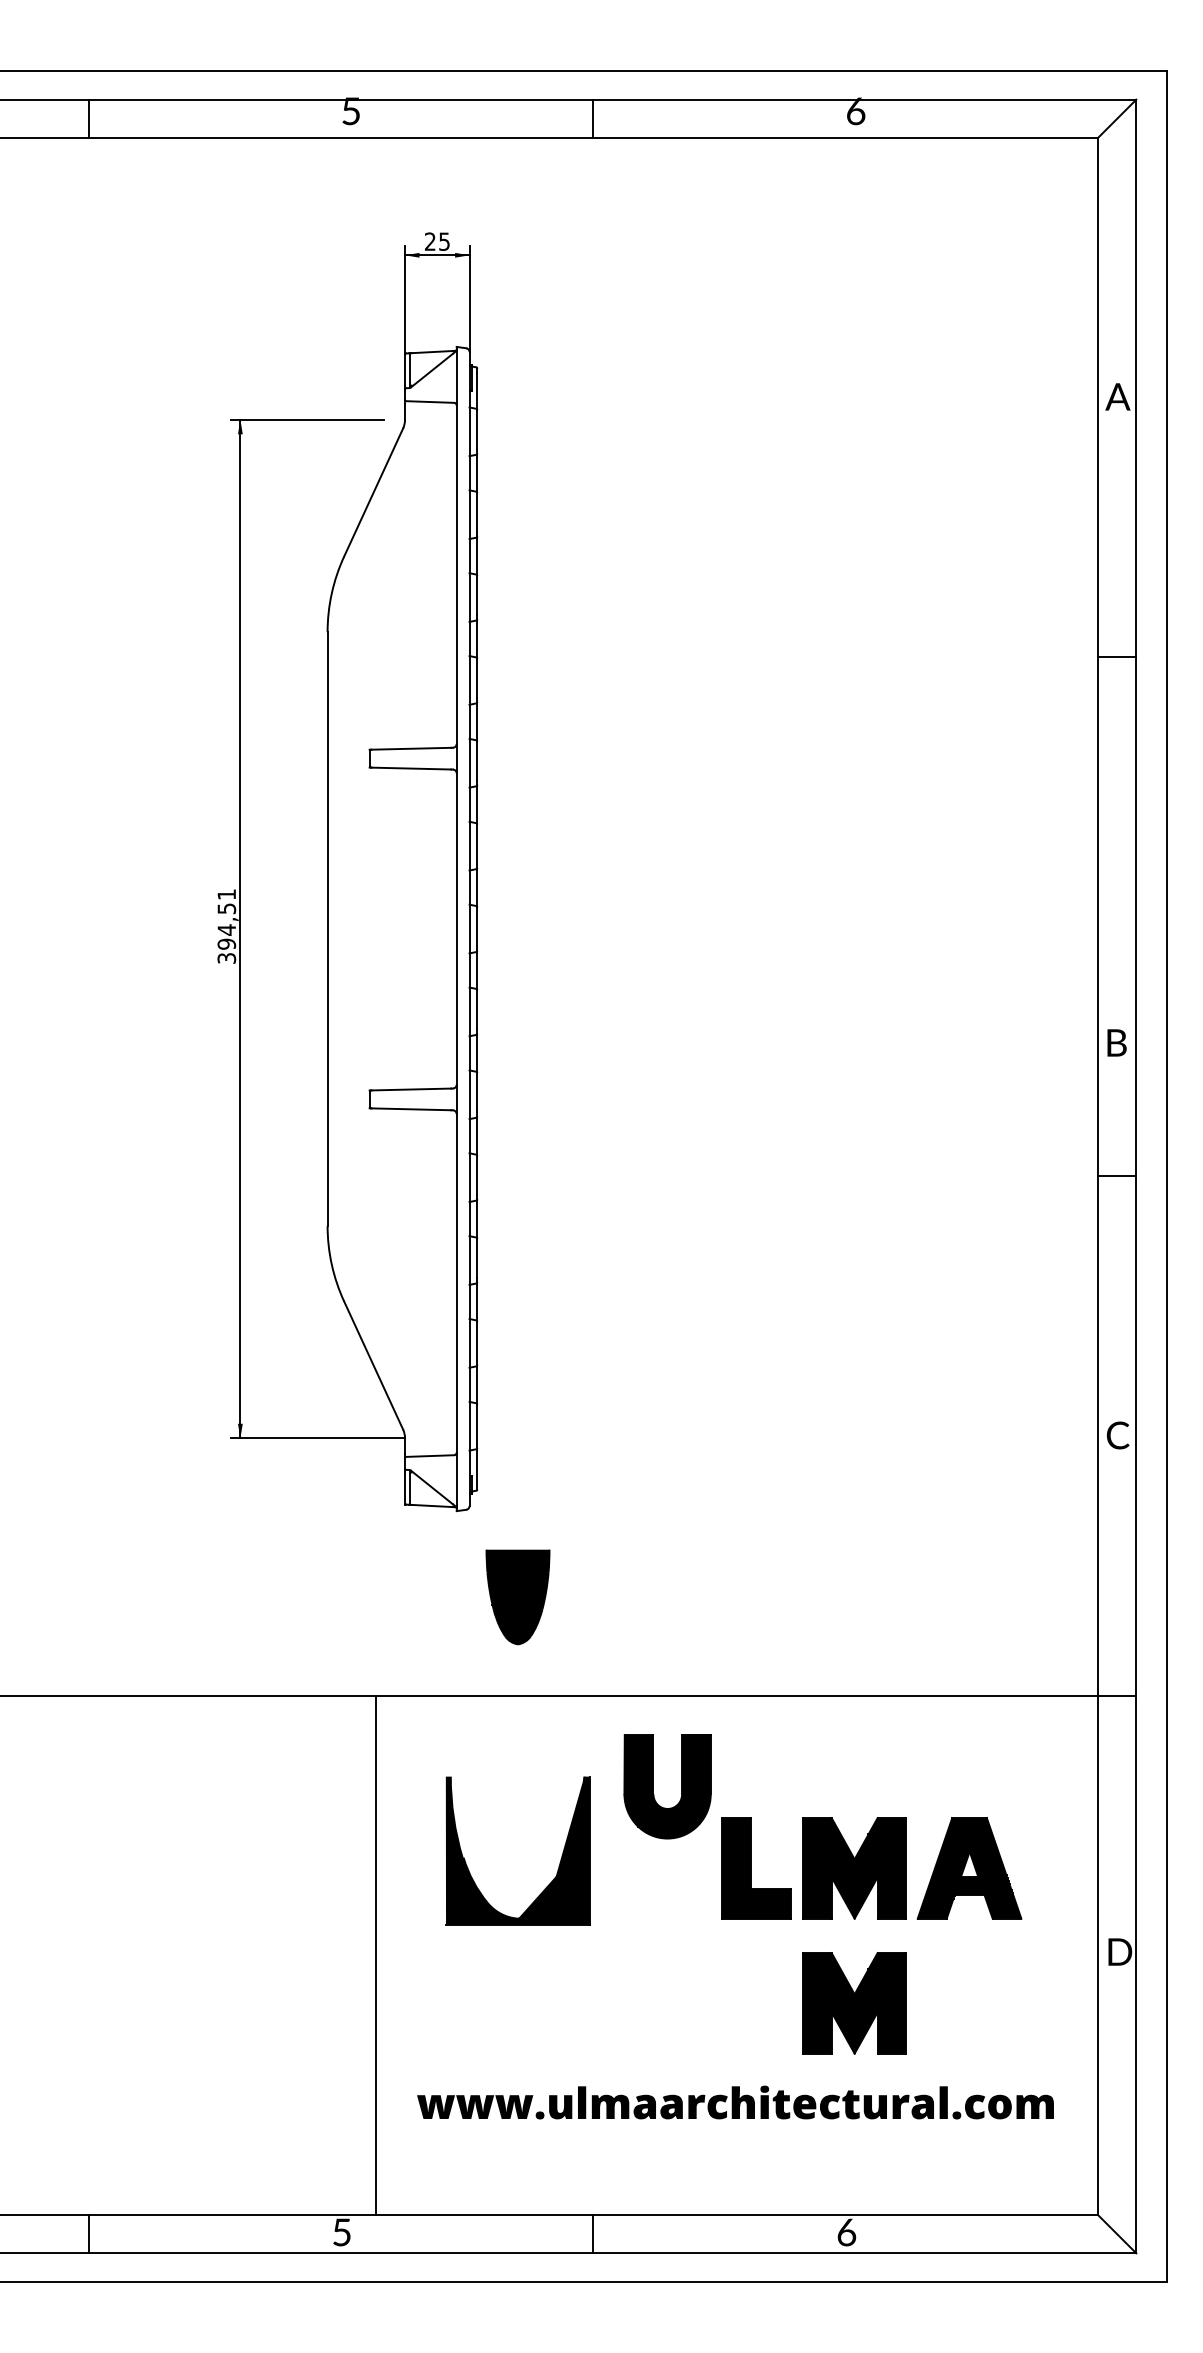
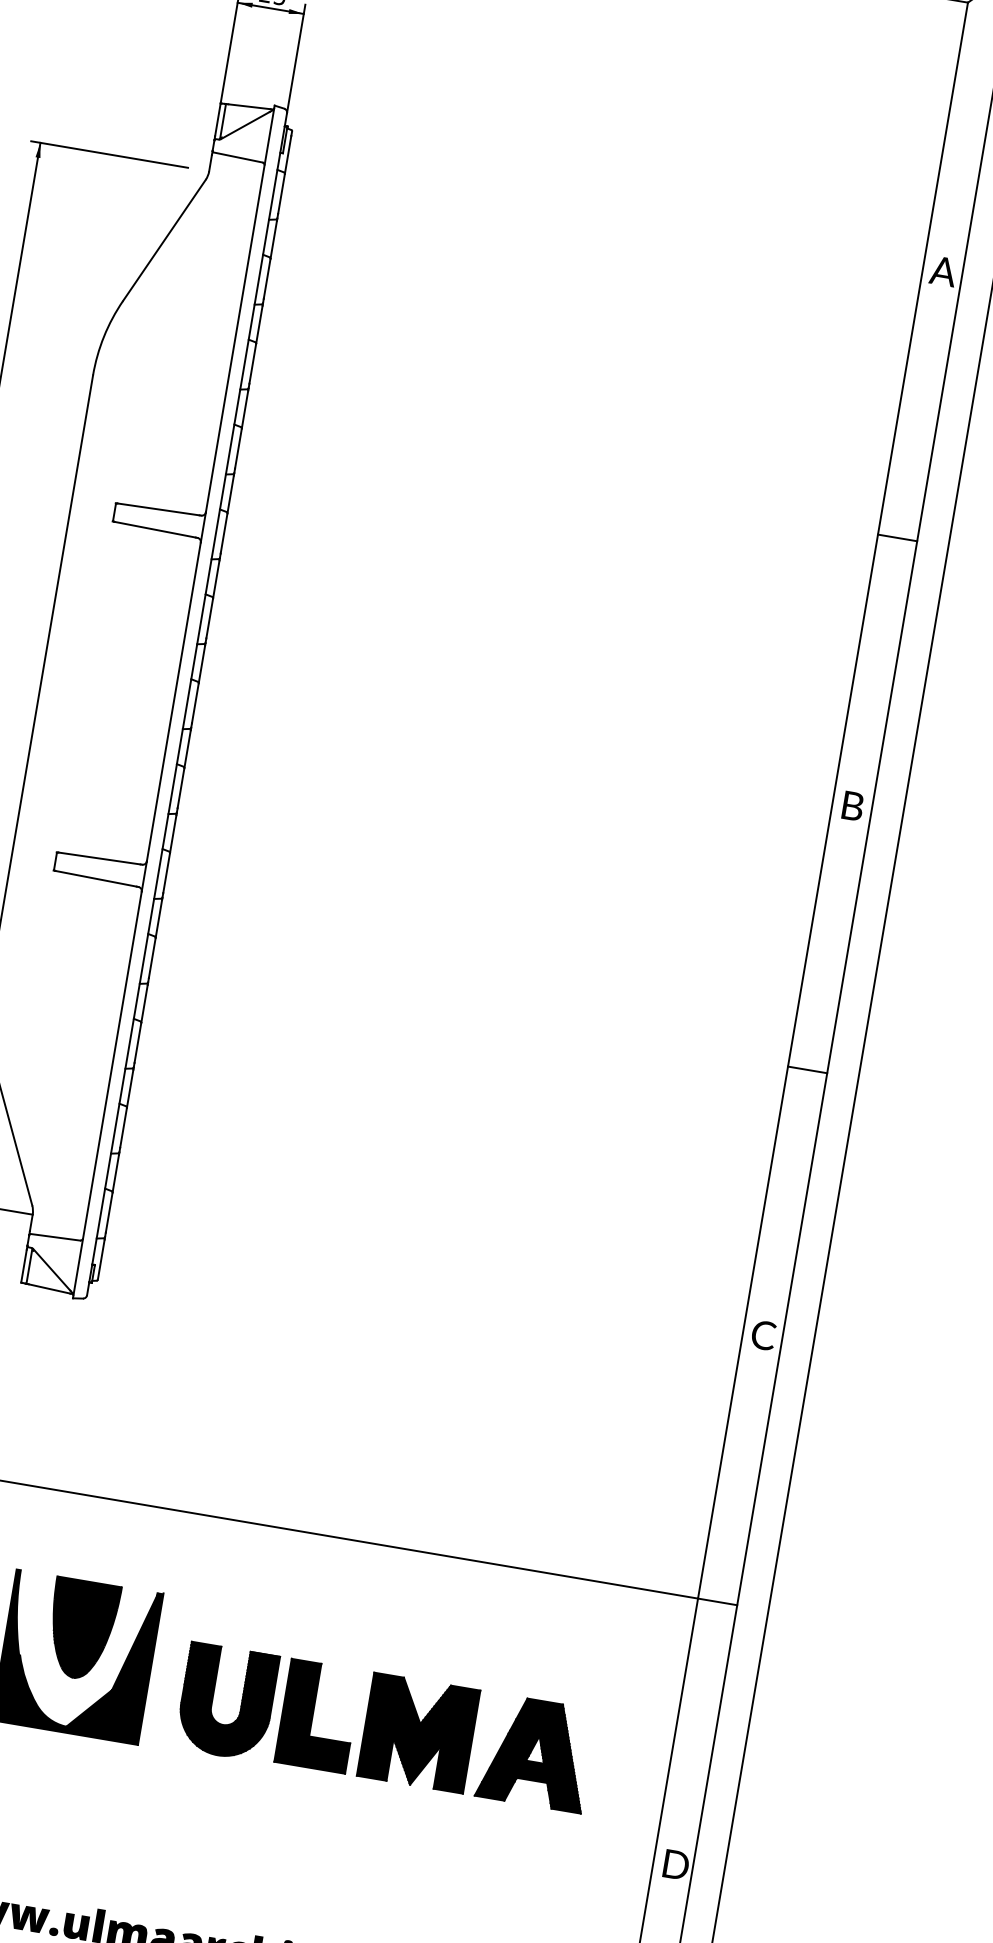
text: (1116, 1042) -> (852, 805), moved
part: (517, 1597) -> (81, 1629), moved
part: (653, 1786) -> (212, 1699), moved
part: (854, 2003) -> (395, 1871), removed

